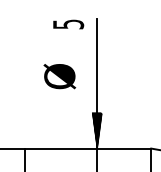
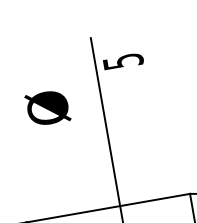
text: (68, 24) -> (123, 61), moved
text: (59, 76) -> (47, 108), moved
hatch: (96, 130) -> (115, 182), removed

